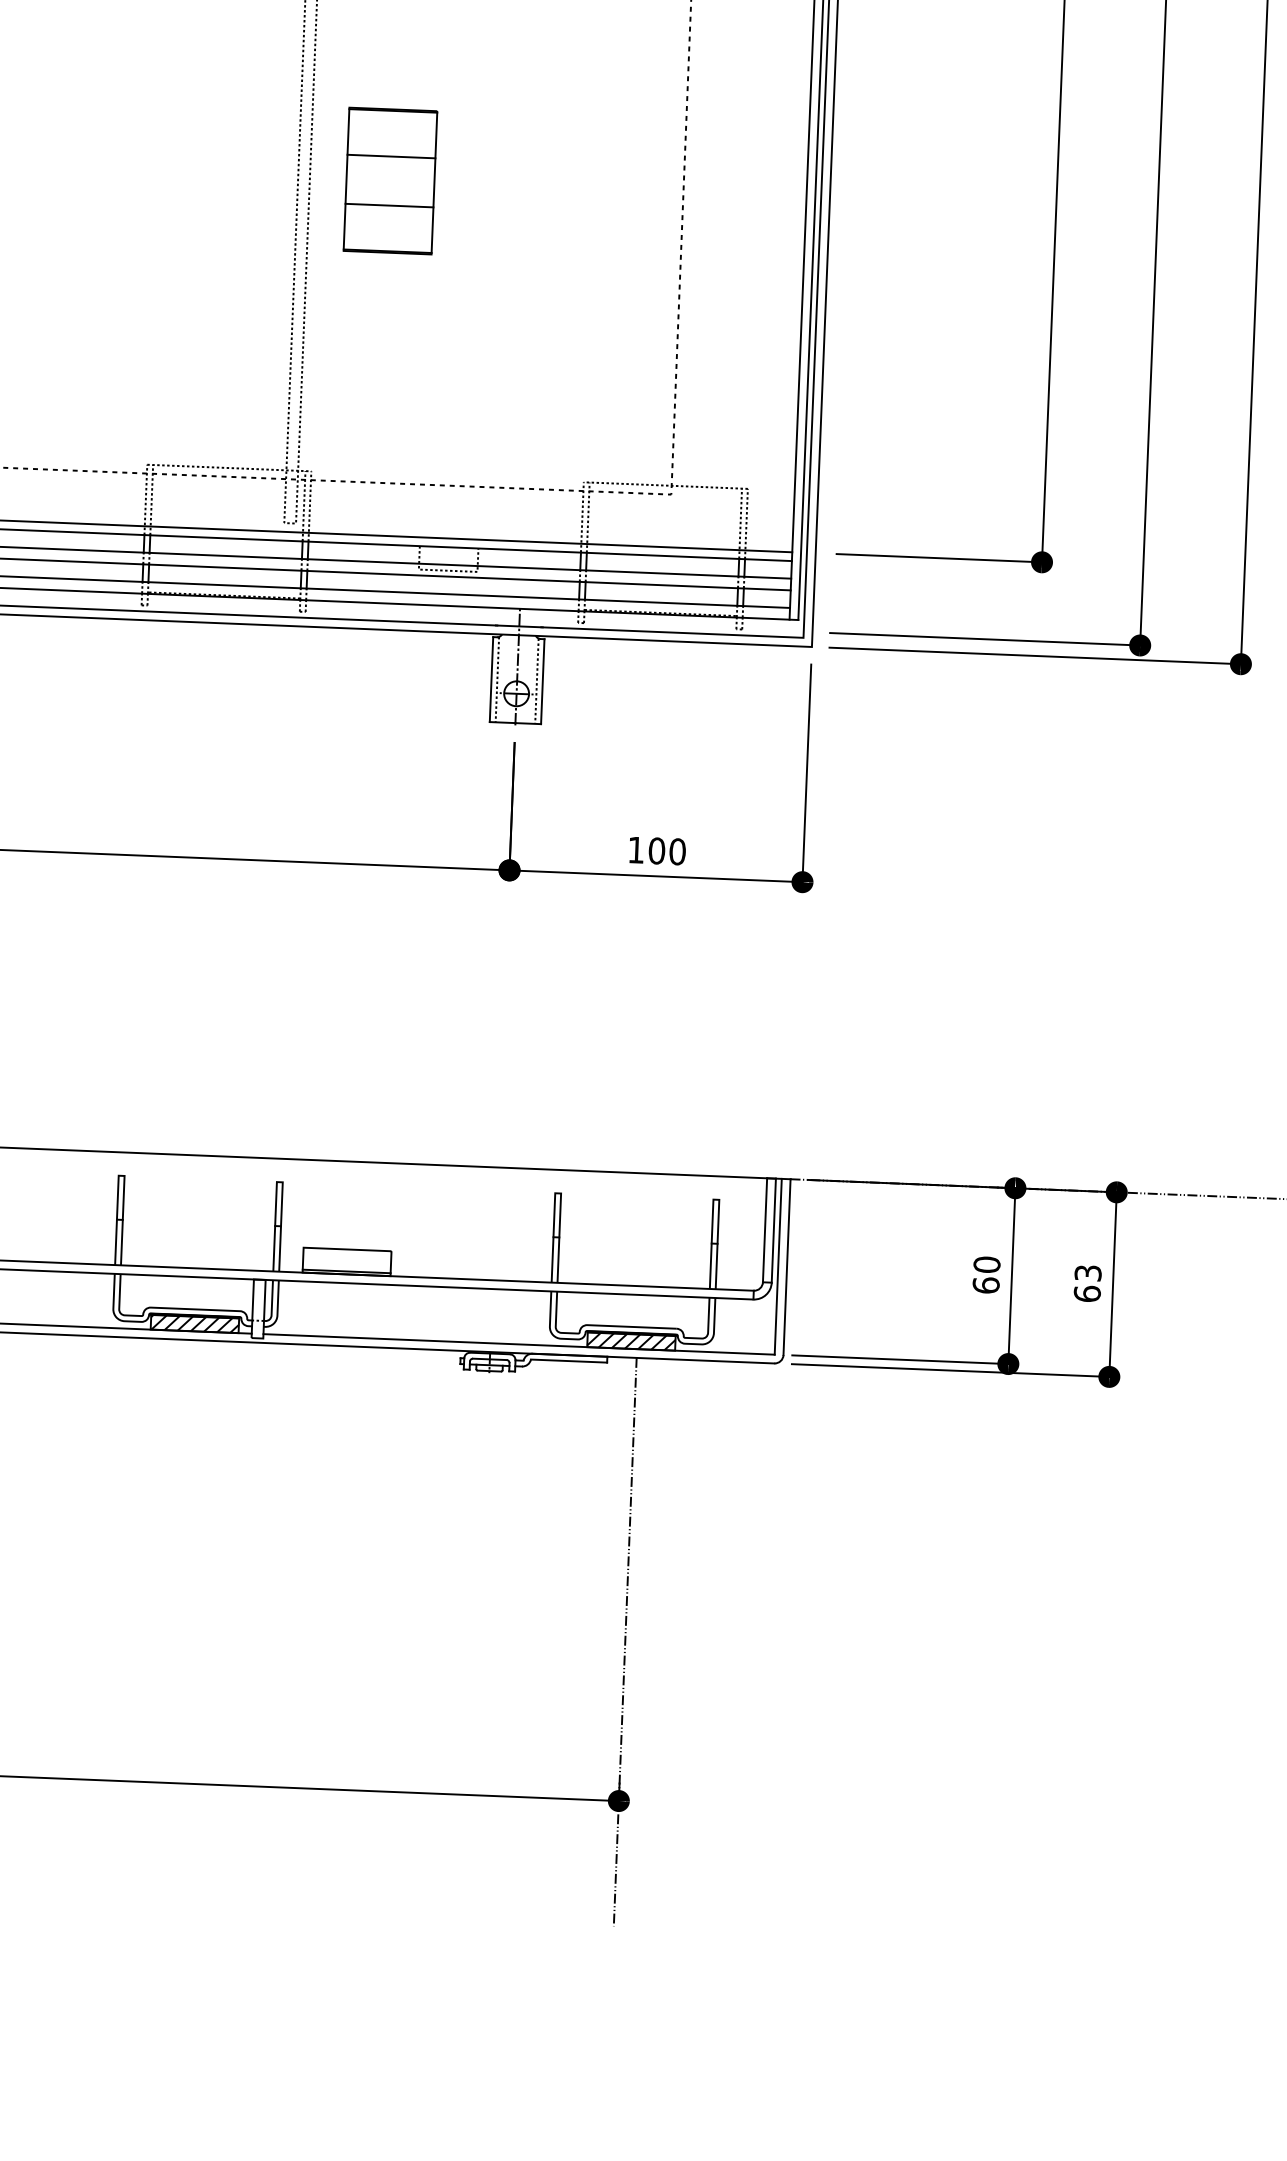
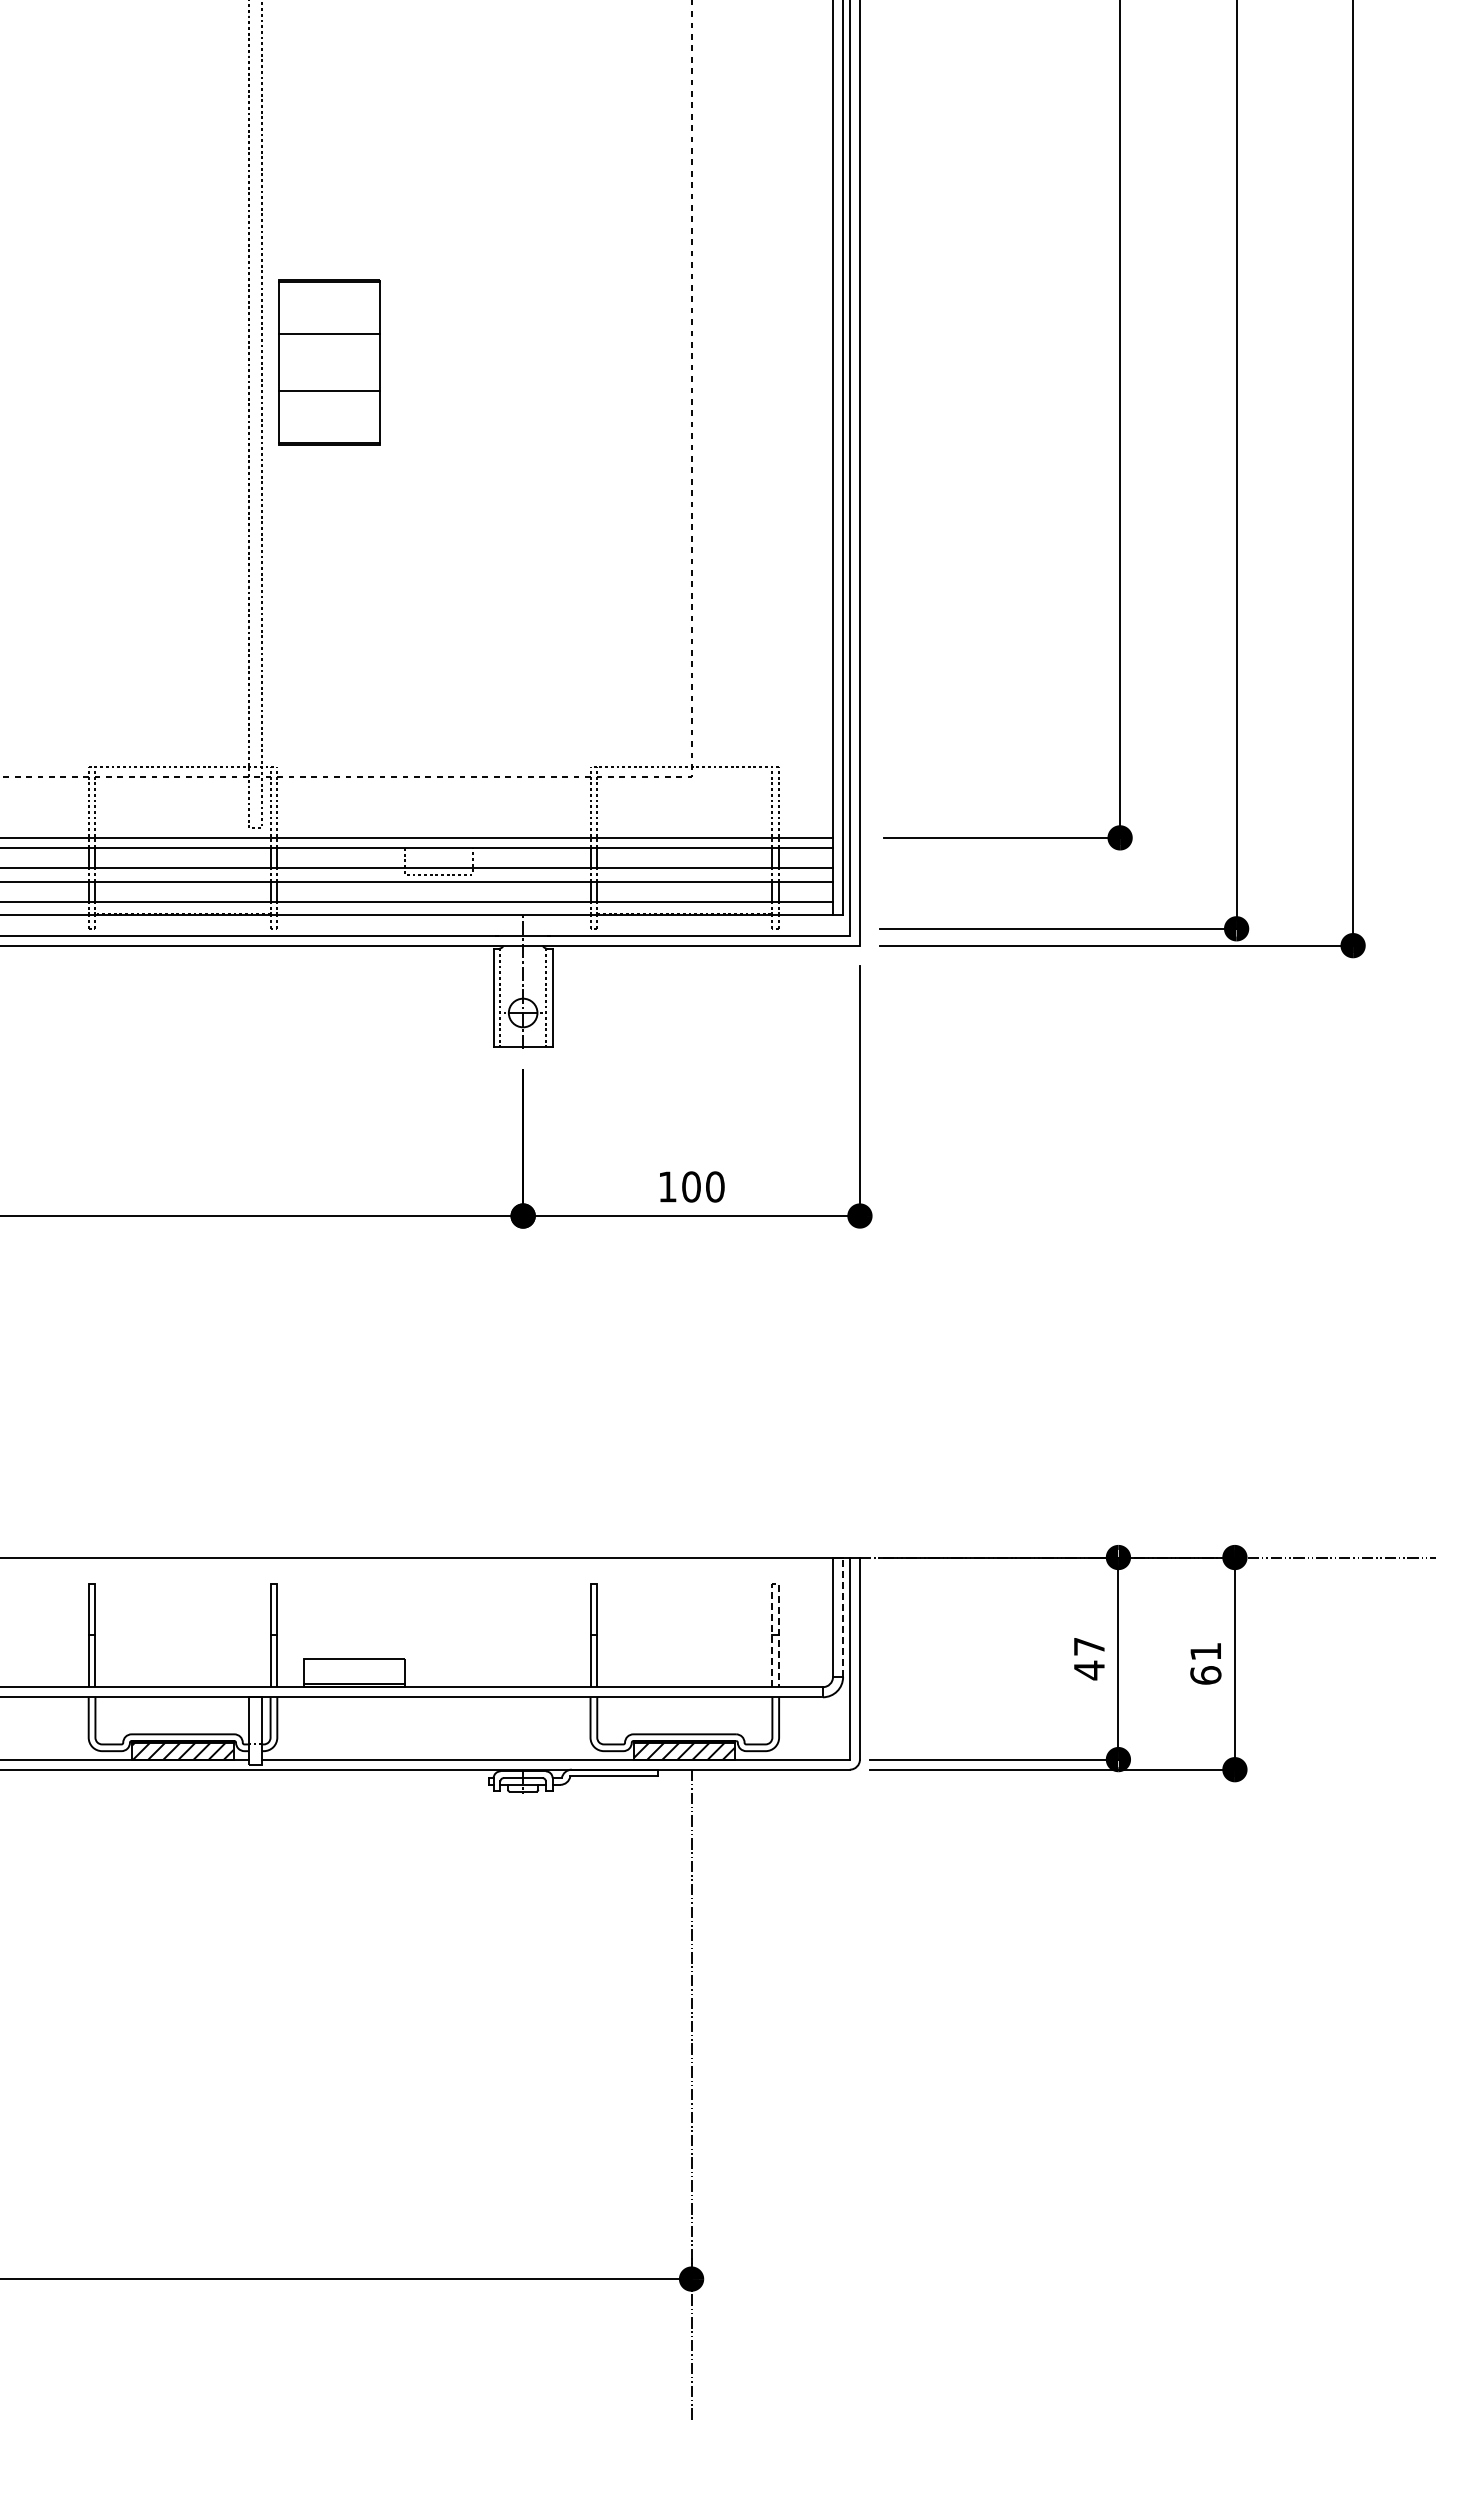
part: (390, 181) -> (329, 362), moved
line: (717, 1199) -> (776, 1584), solid -> dashed
line: (774, 1230) -> (843, 1617), solid -> dashed
text: (1087, 1273) -> (1205, 1651), 63 -> 61
text: (986, 1275) -> (1089, 1658), 60 -> 47

